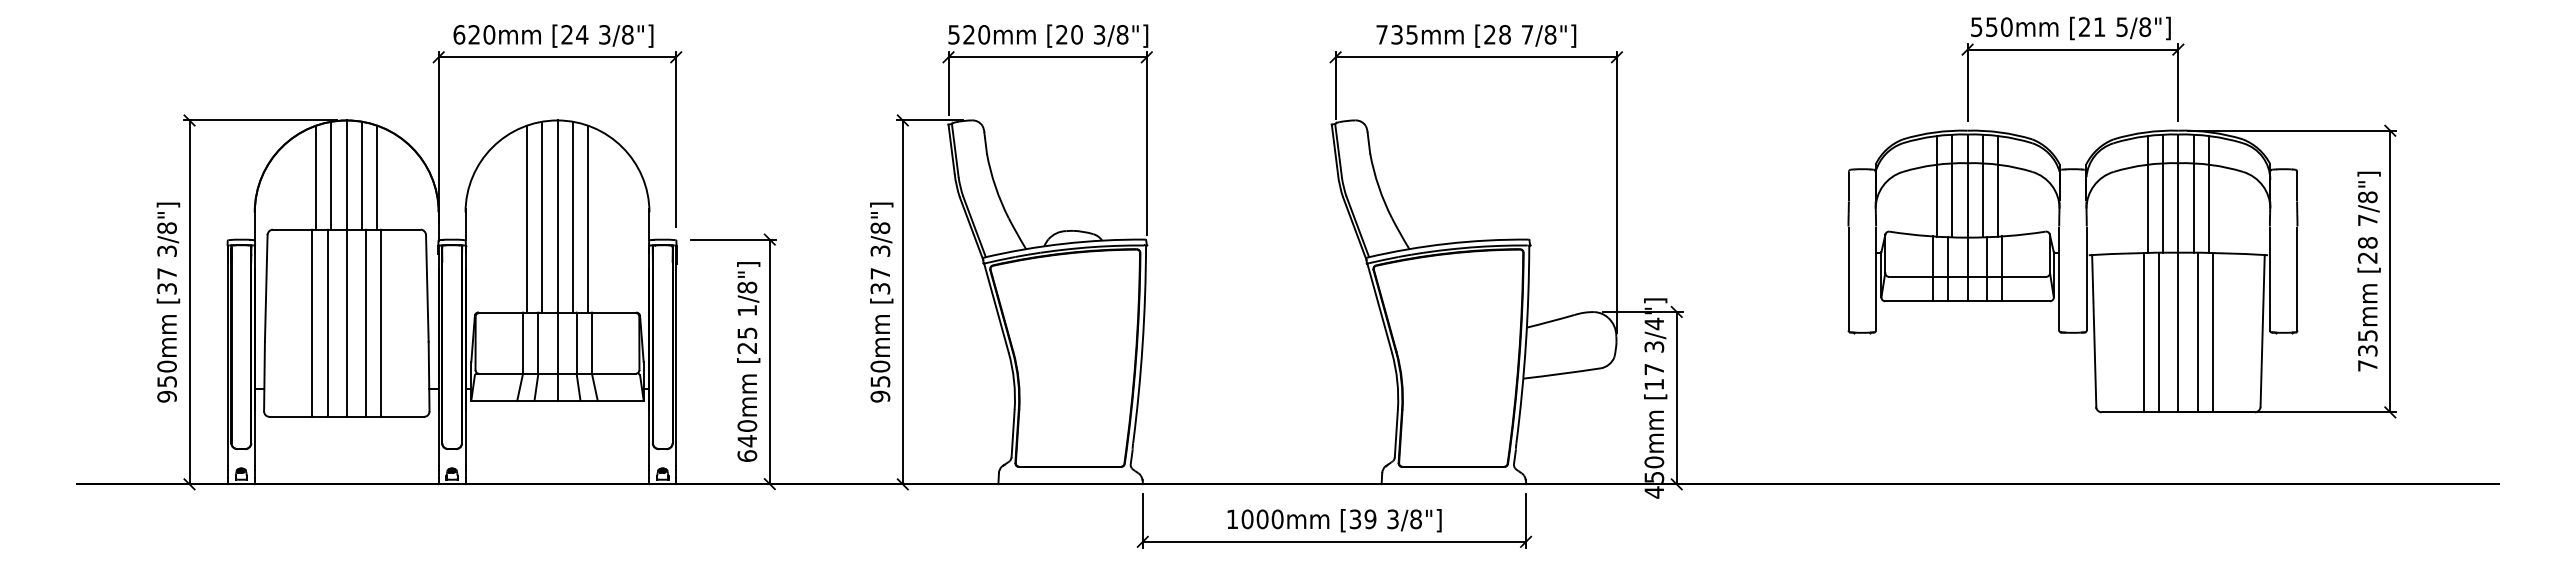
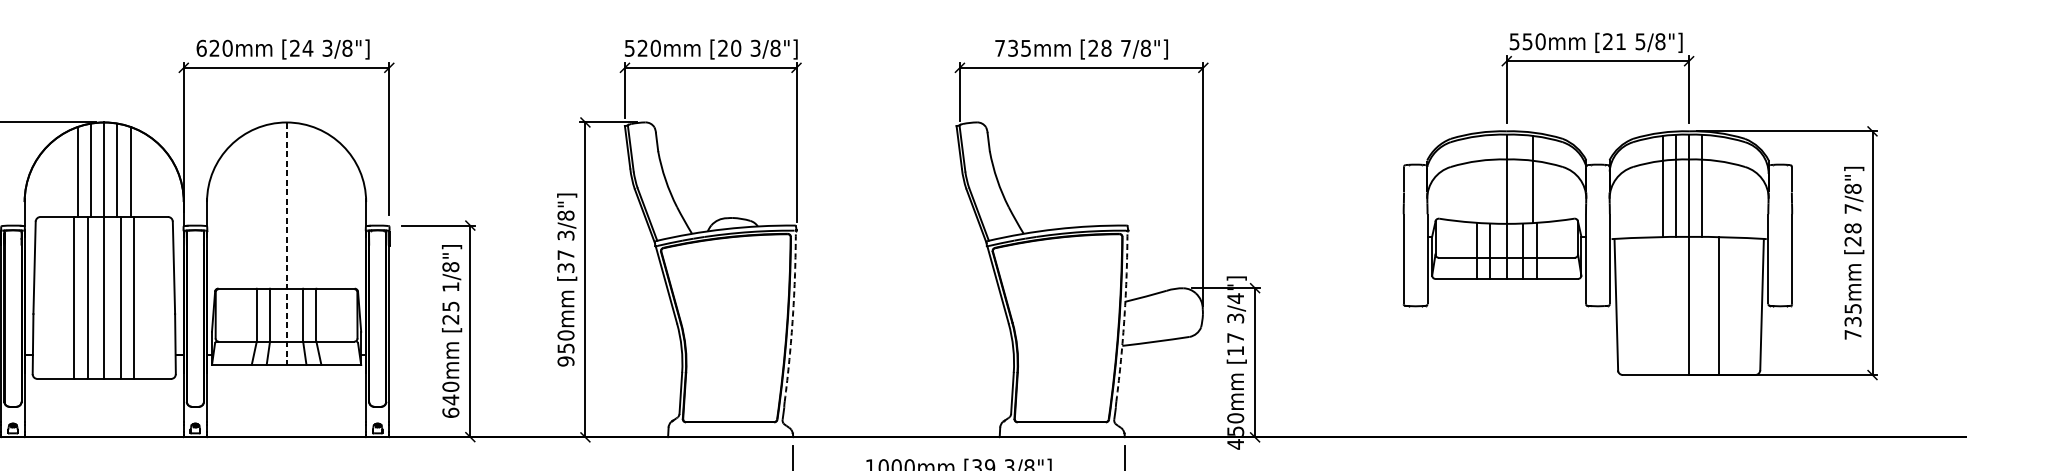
line: (1952, 185) -> (1493, 178), removed
line: (1982, 185) -> (1519, 178), removed
line: (1936, 186) -> (1479, 179), removed
line: (2208, 194) -> (1715, 186), removed
line: (542, 216) -> (273, 205), removed
line: (572, 216) -> (299, 205), removed
line: (526, 218) -> (259, 207), removed
line: (588, 218) -> (313, 207), removed
line: (557, 261) -> (286, 244), solid -> dashed
line: (2143, 332) -> (1658, 305), removed
line: (2159, 332) -> (1672, 305), removed
line: (2197, 332) -> (1705, 305), removed
arc: (1142, 344) -> (792, 316), solid -> dashed
arc: (1525, 344) -> (1124, 316), solid -> dashed

